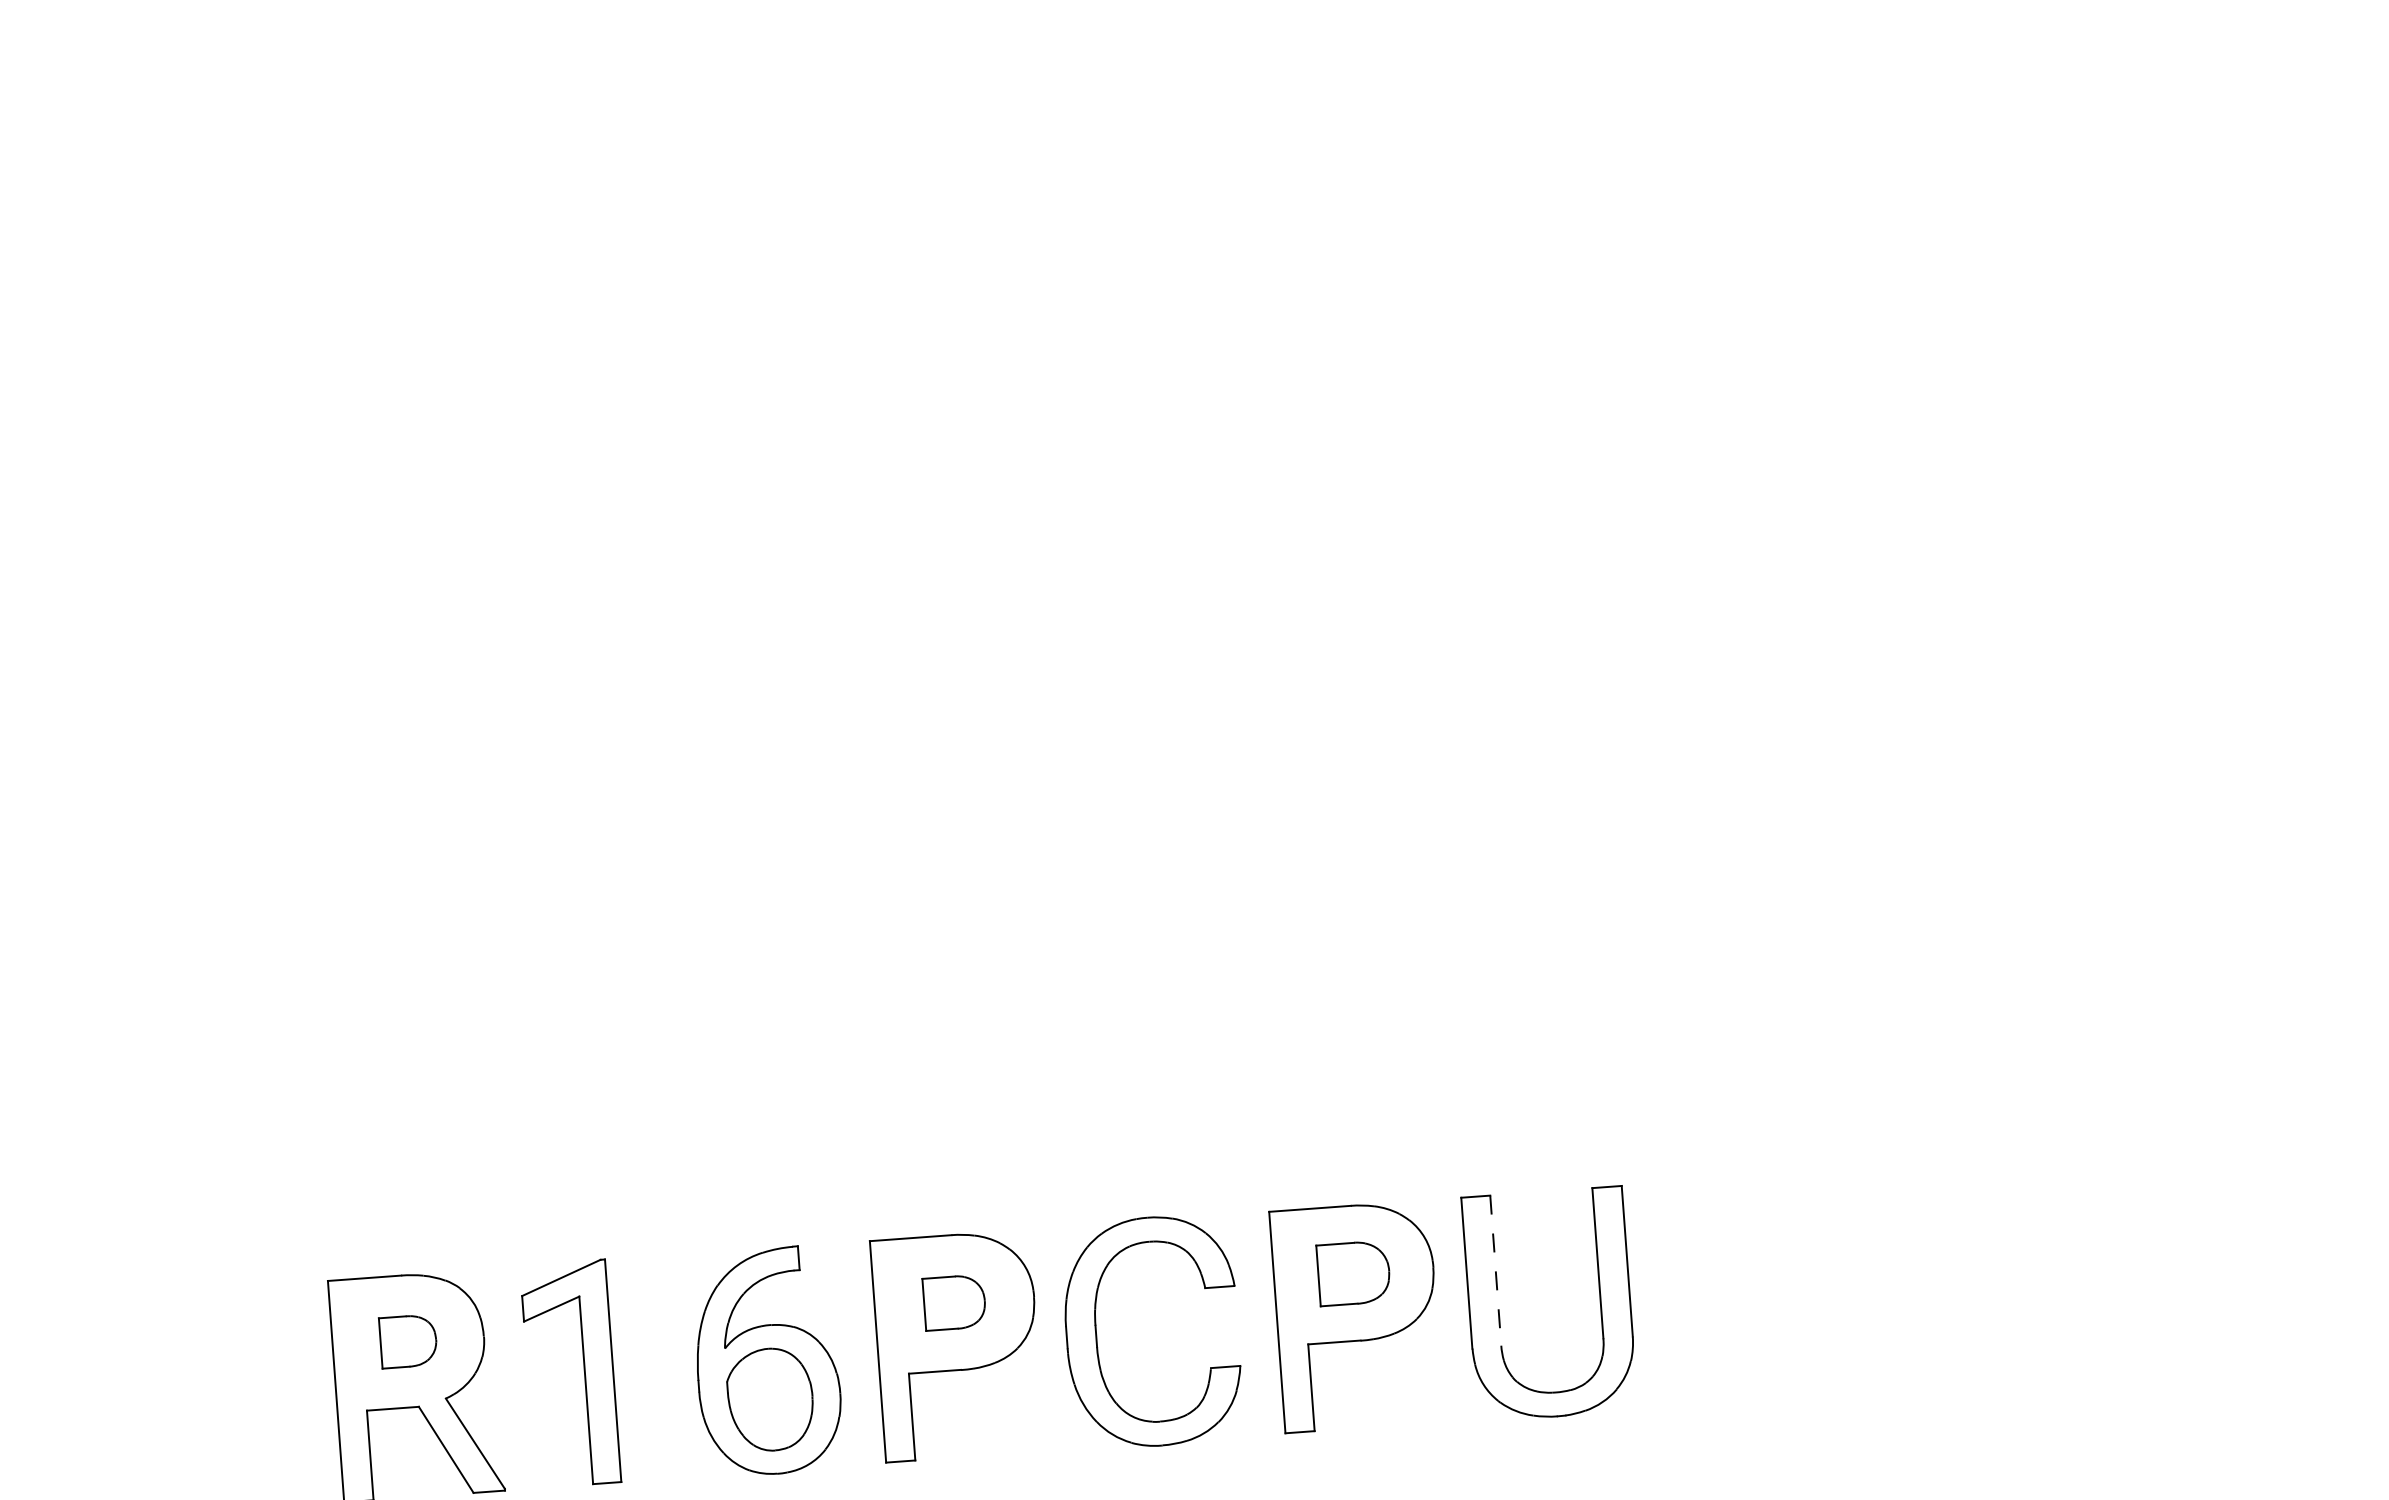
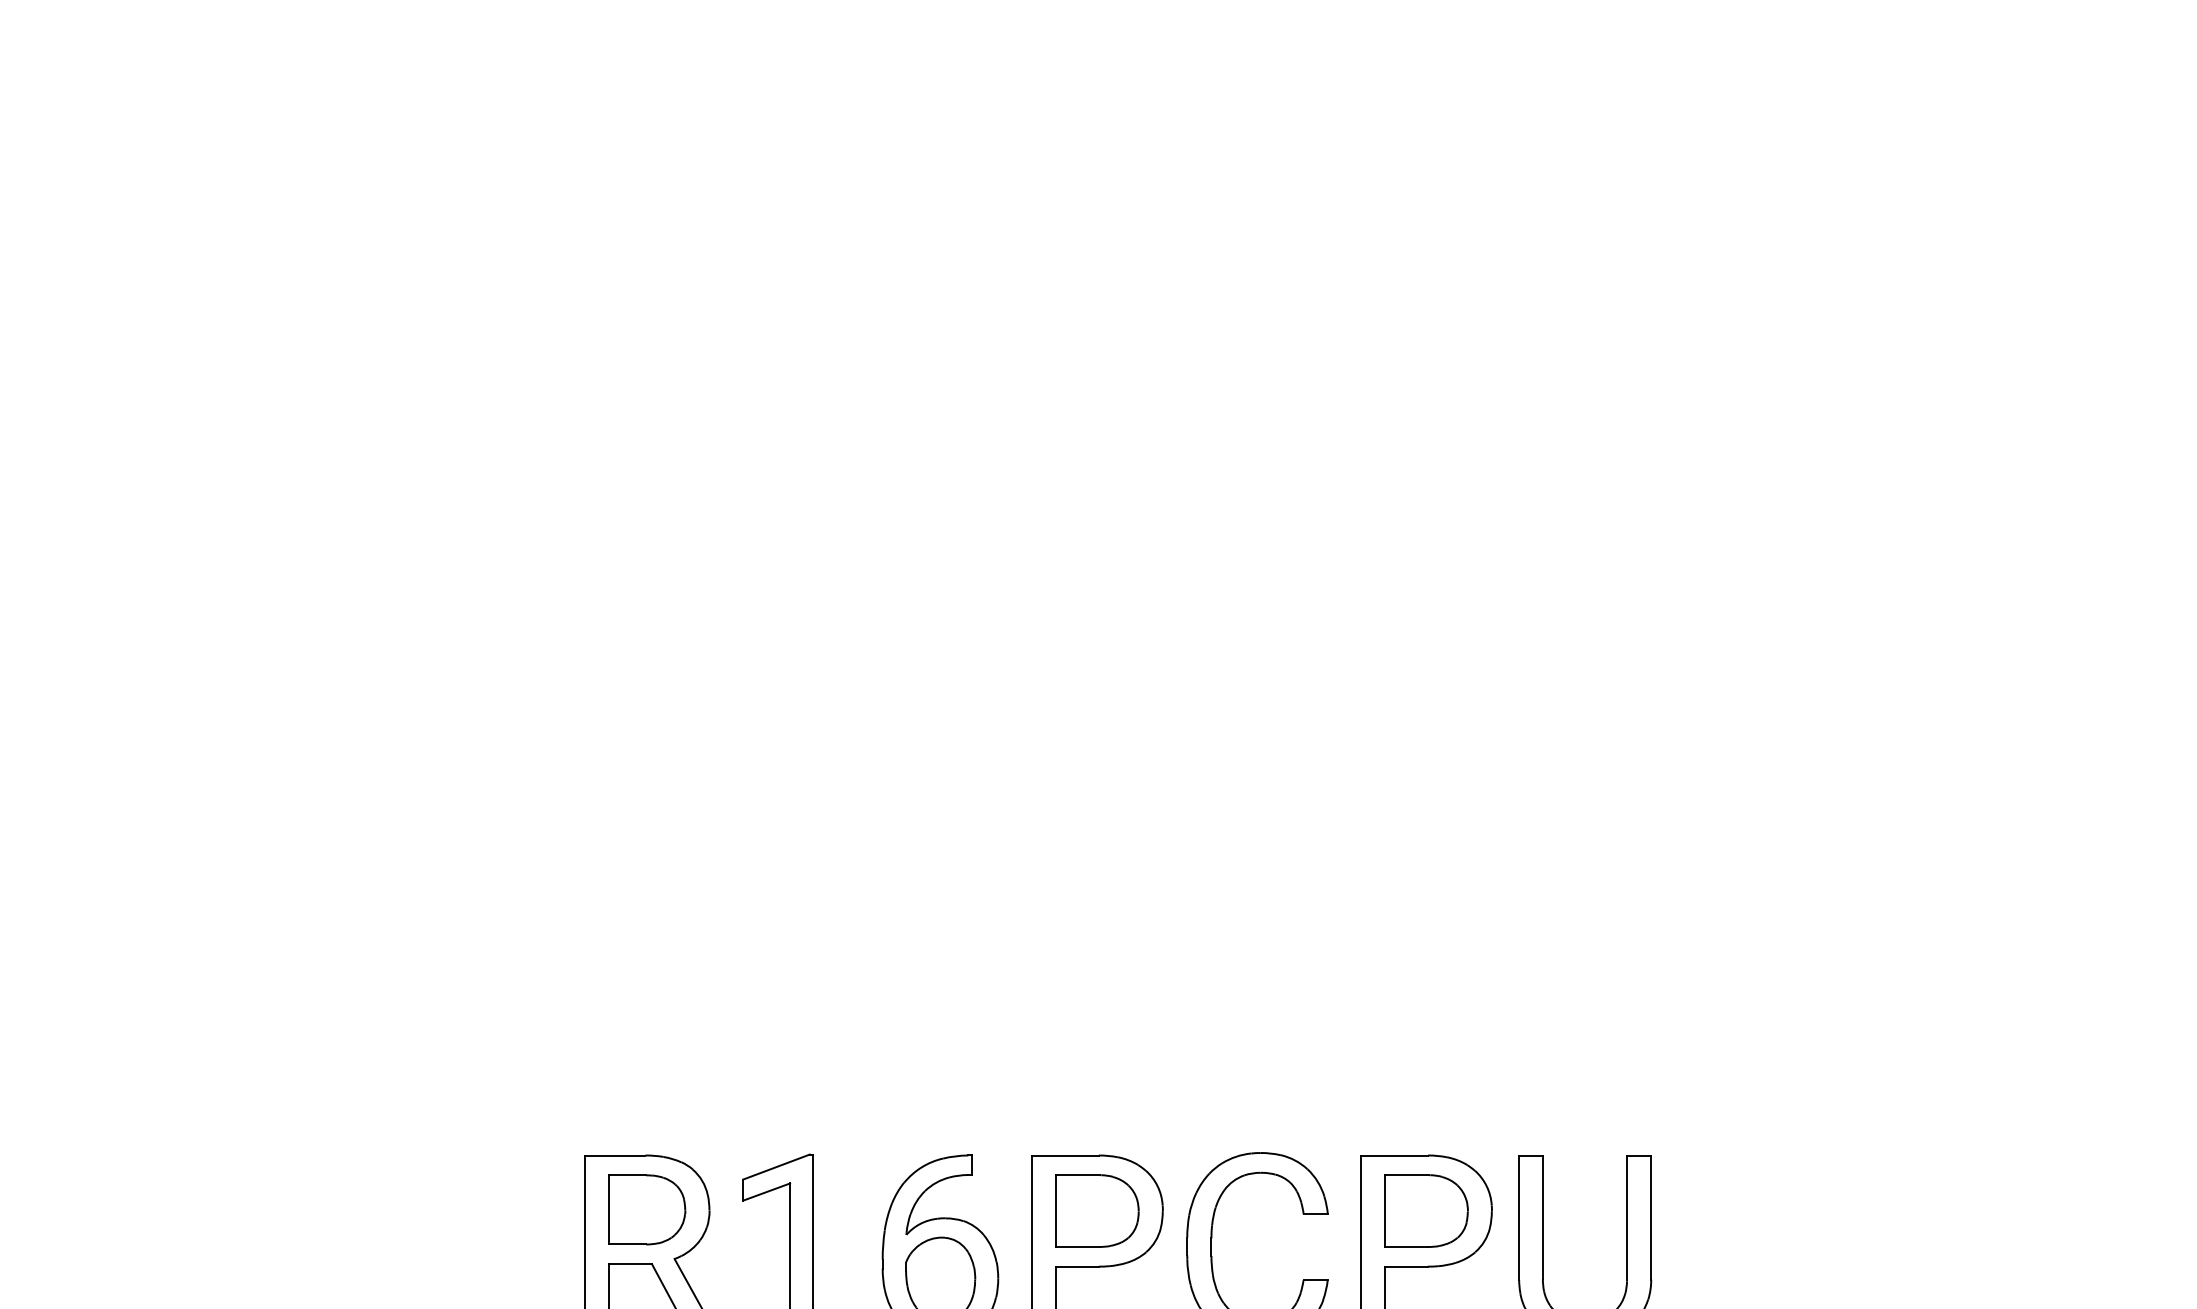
line: (1495, 1270) -> (1542, 1217), dashed -> solid
part: (1353, 1272) -> (1426, 1210), size x1.43
part: (954, 1302) -> (1097, 1210), size x1.67
part: (408, 1340) -> (647, 1209), size x1.67

